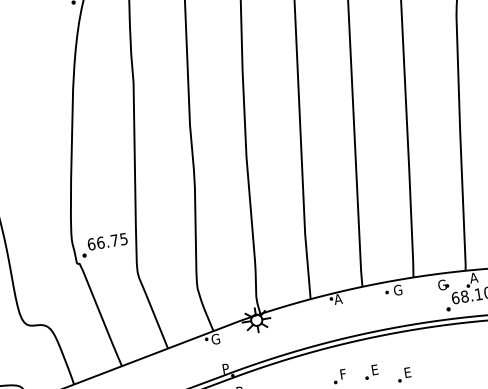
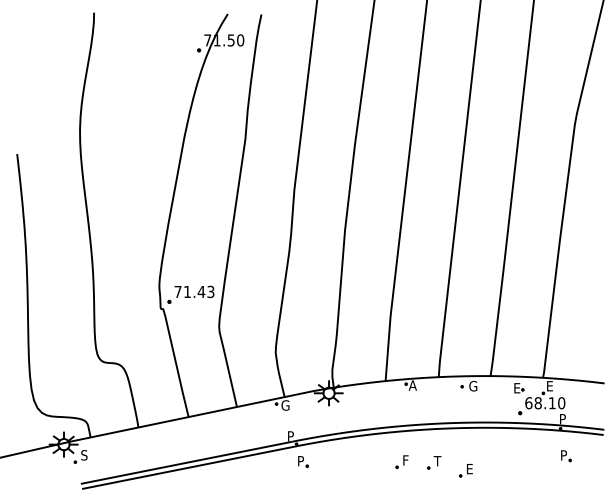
text: (107, 241) -> (194, 291), 66.75 -> 71.43
text: (474, 278) -> (550, 386), A -> E
text: (441, 284) -> (517, 387), G -> E
text: (374, 370) -> (437, 461), E -> T

